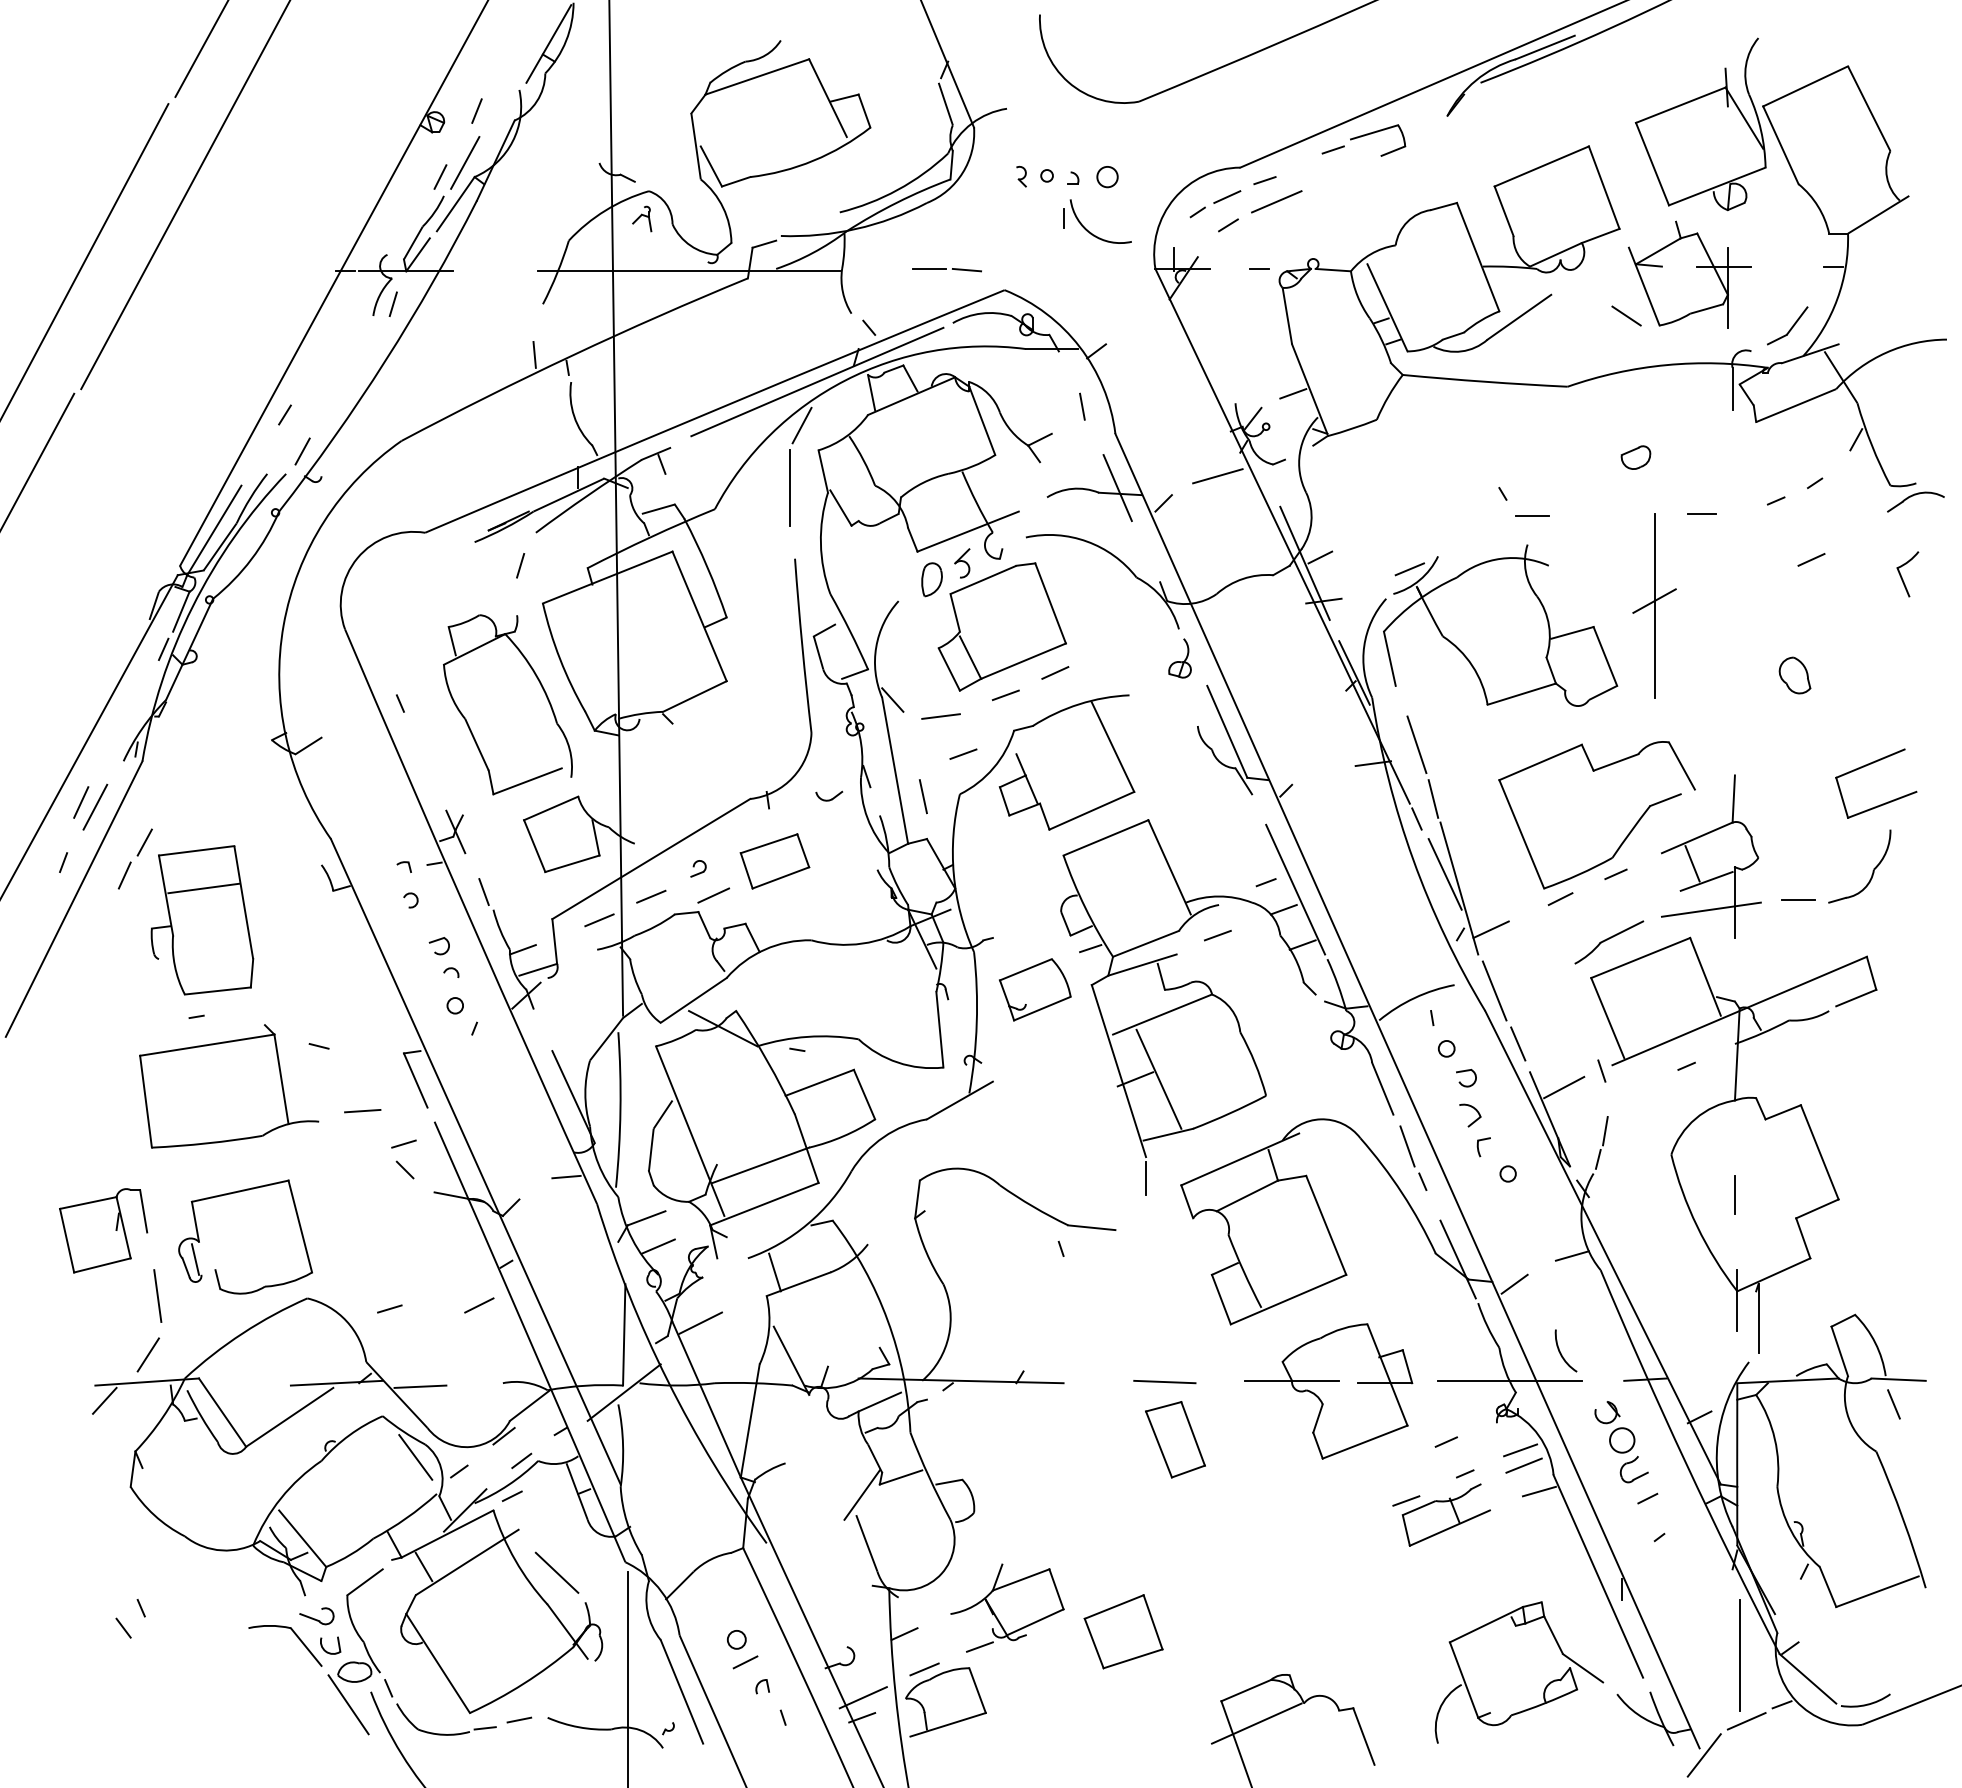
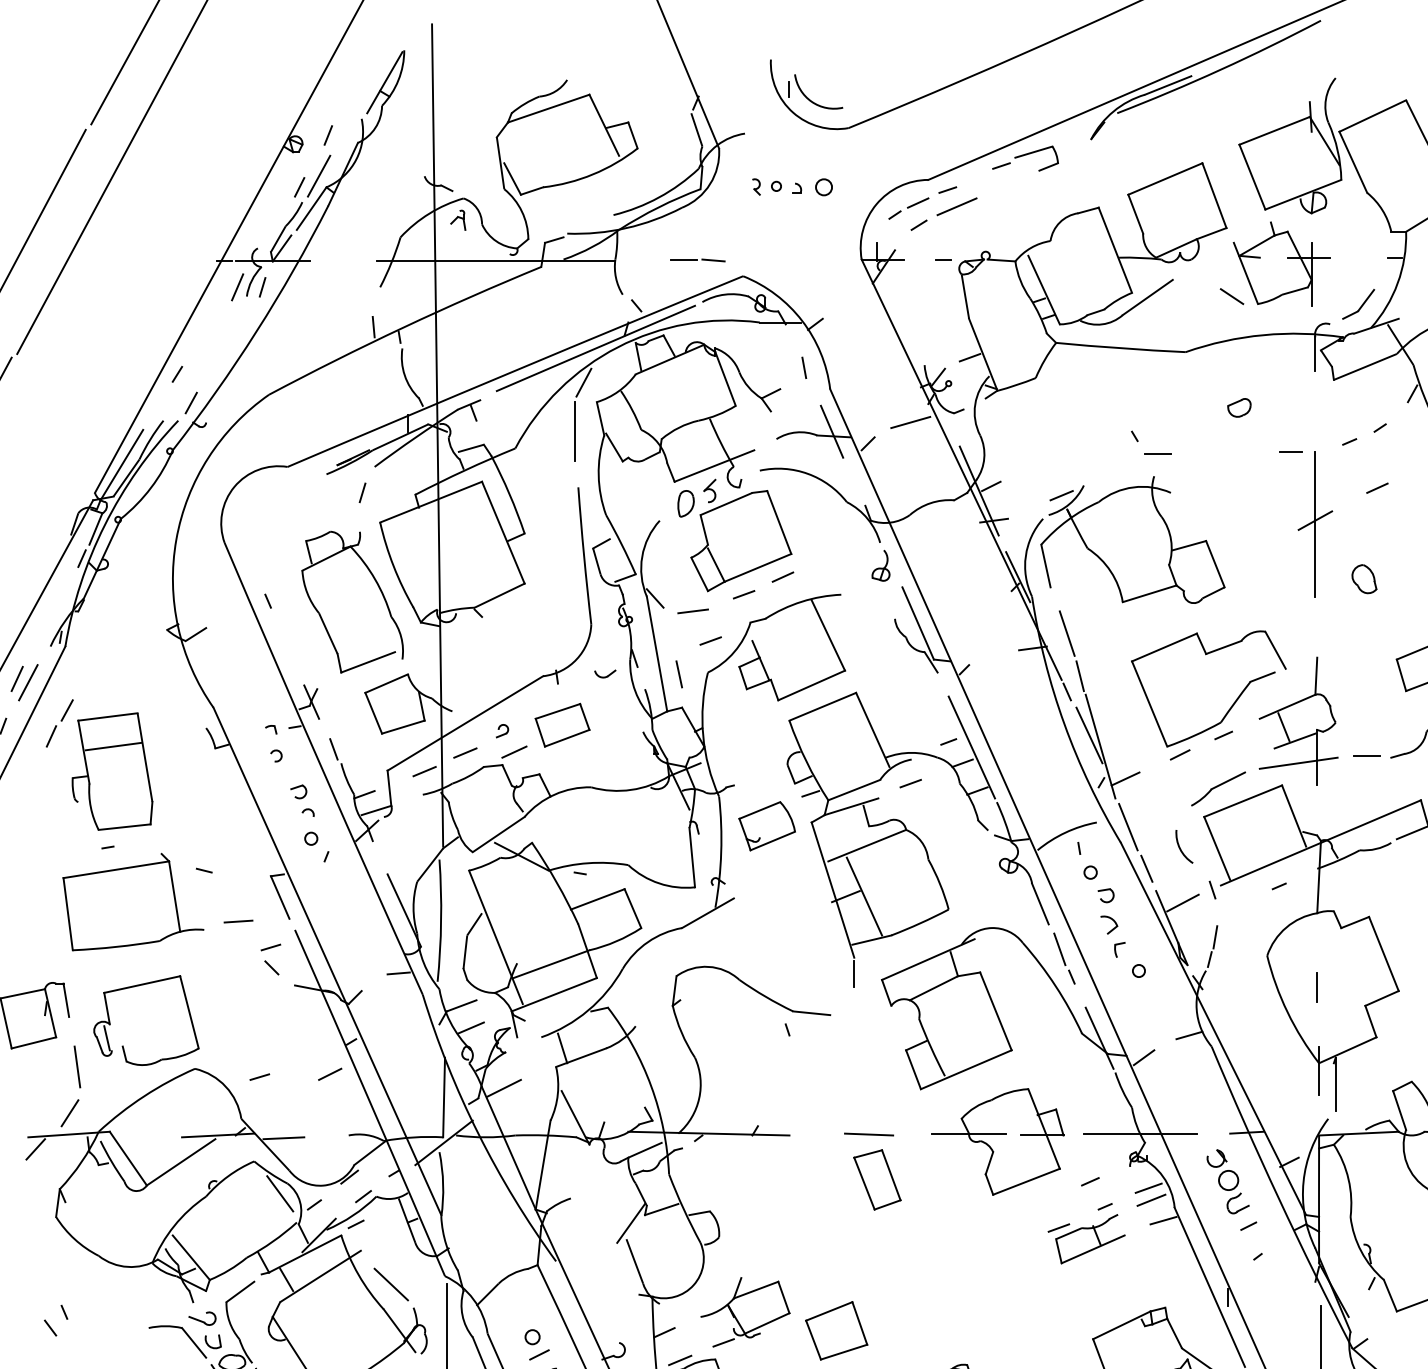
part: (1091, 232) -> (811, 100), moved
line: (361, 303) -> (237, 286), added
part: (1654, 605) -> (1315, 524), moved
arc: (1560, 1350) -> (1180, 846), moved

